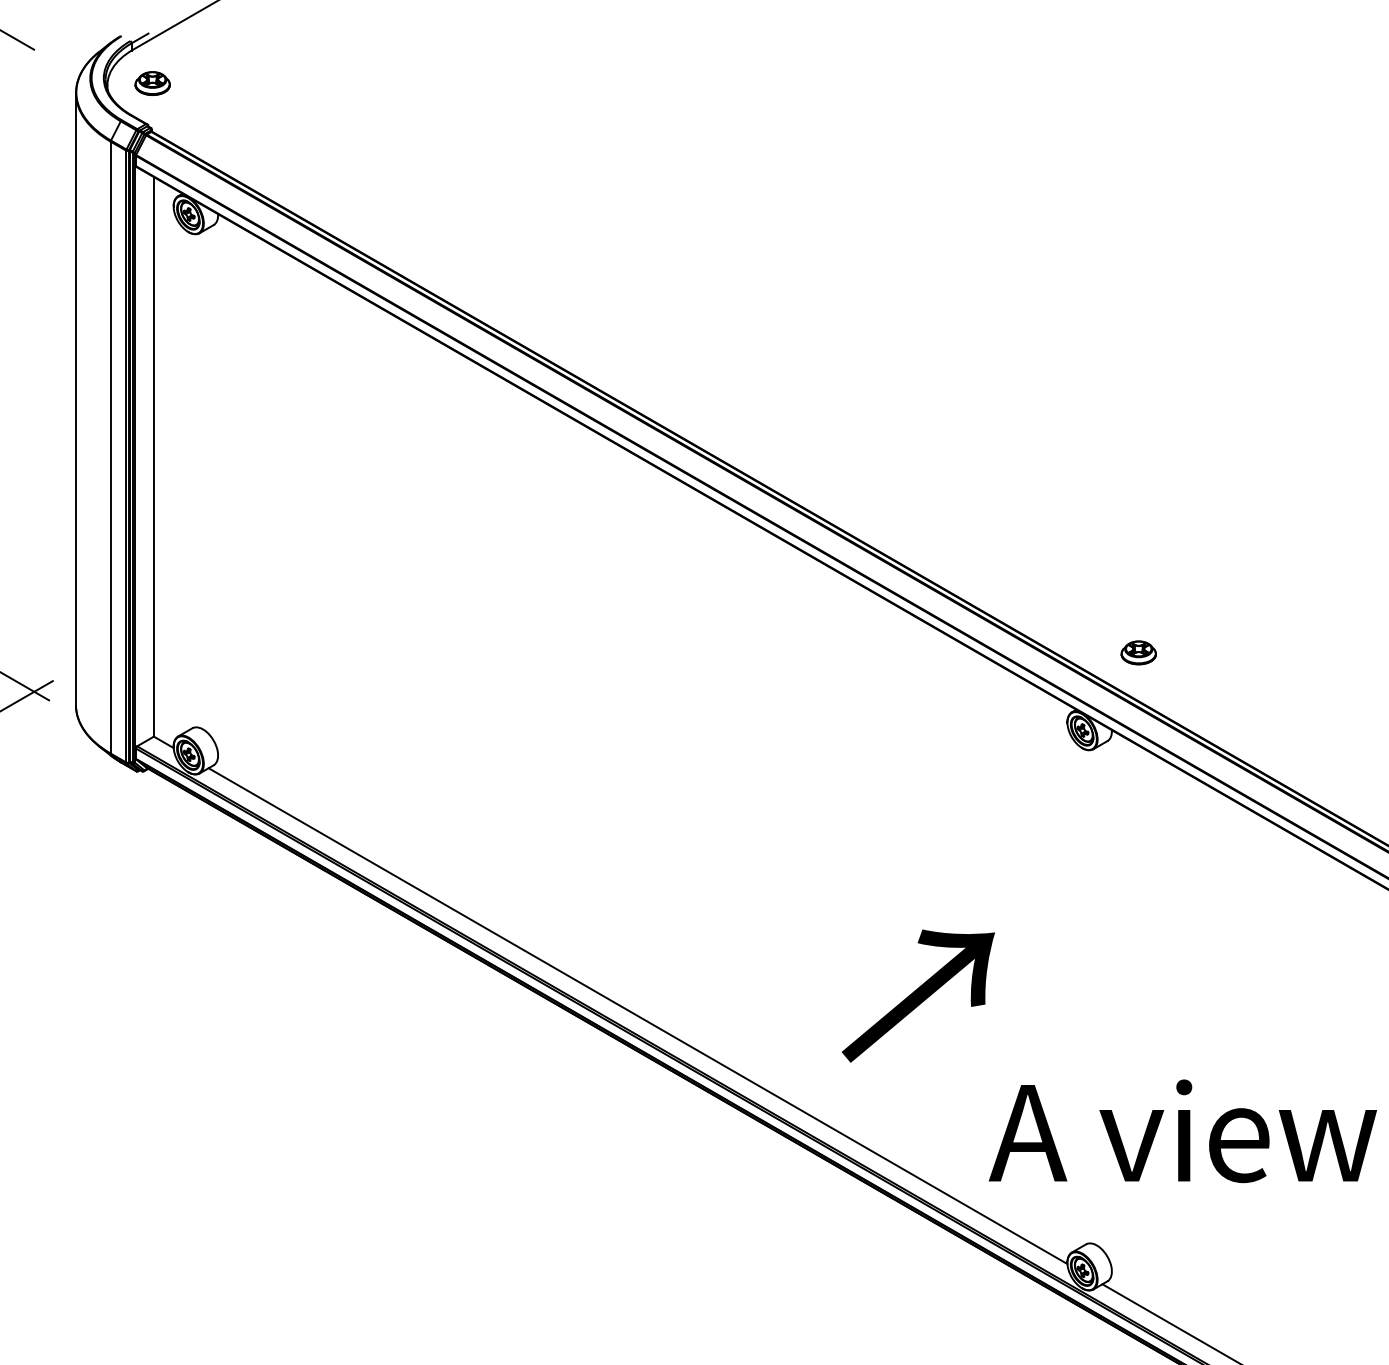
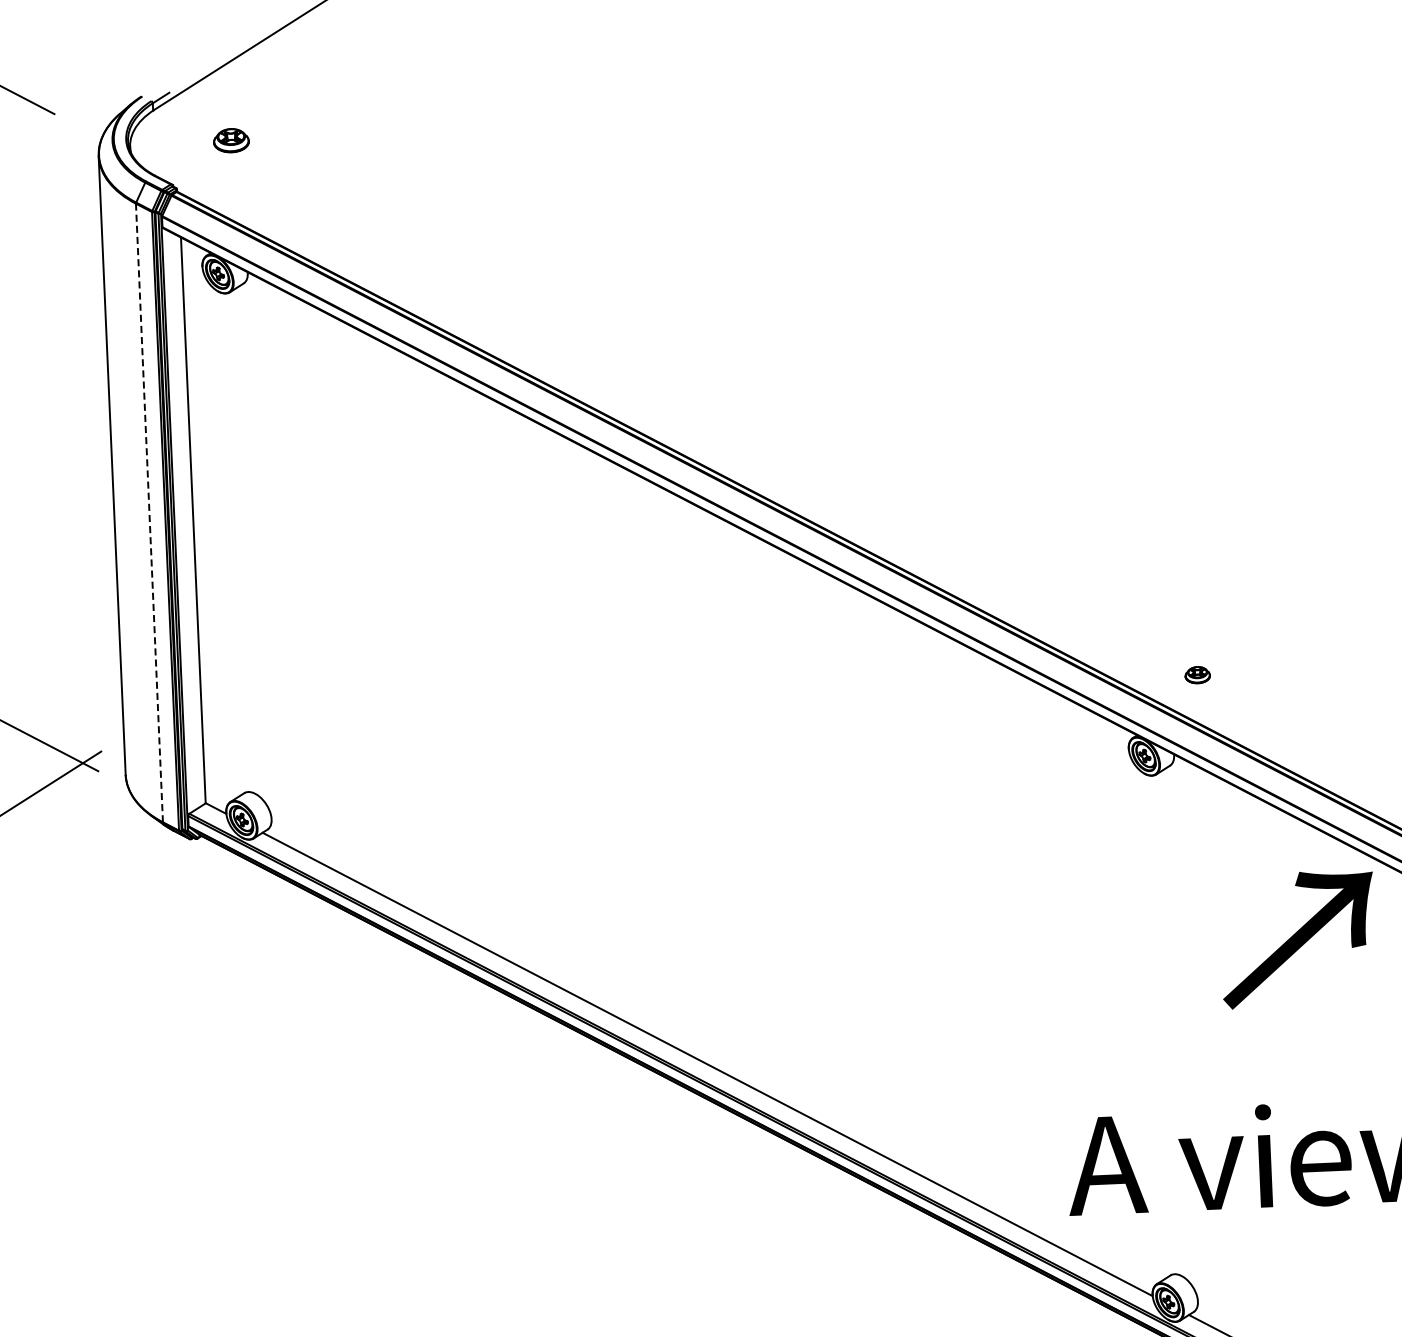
part: (152, 83) -> (231, 140), moved
line: (110, 447) -> (149, 512), solid -> dashed
part: (1138, 652) -> (1197, 674), size x0.7
text: (918, 995) -> (1298, 938), moved

